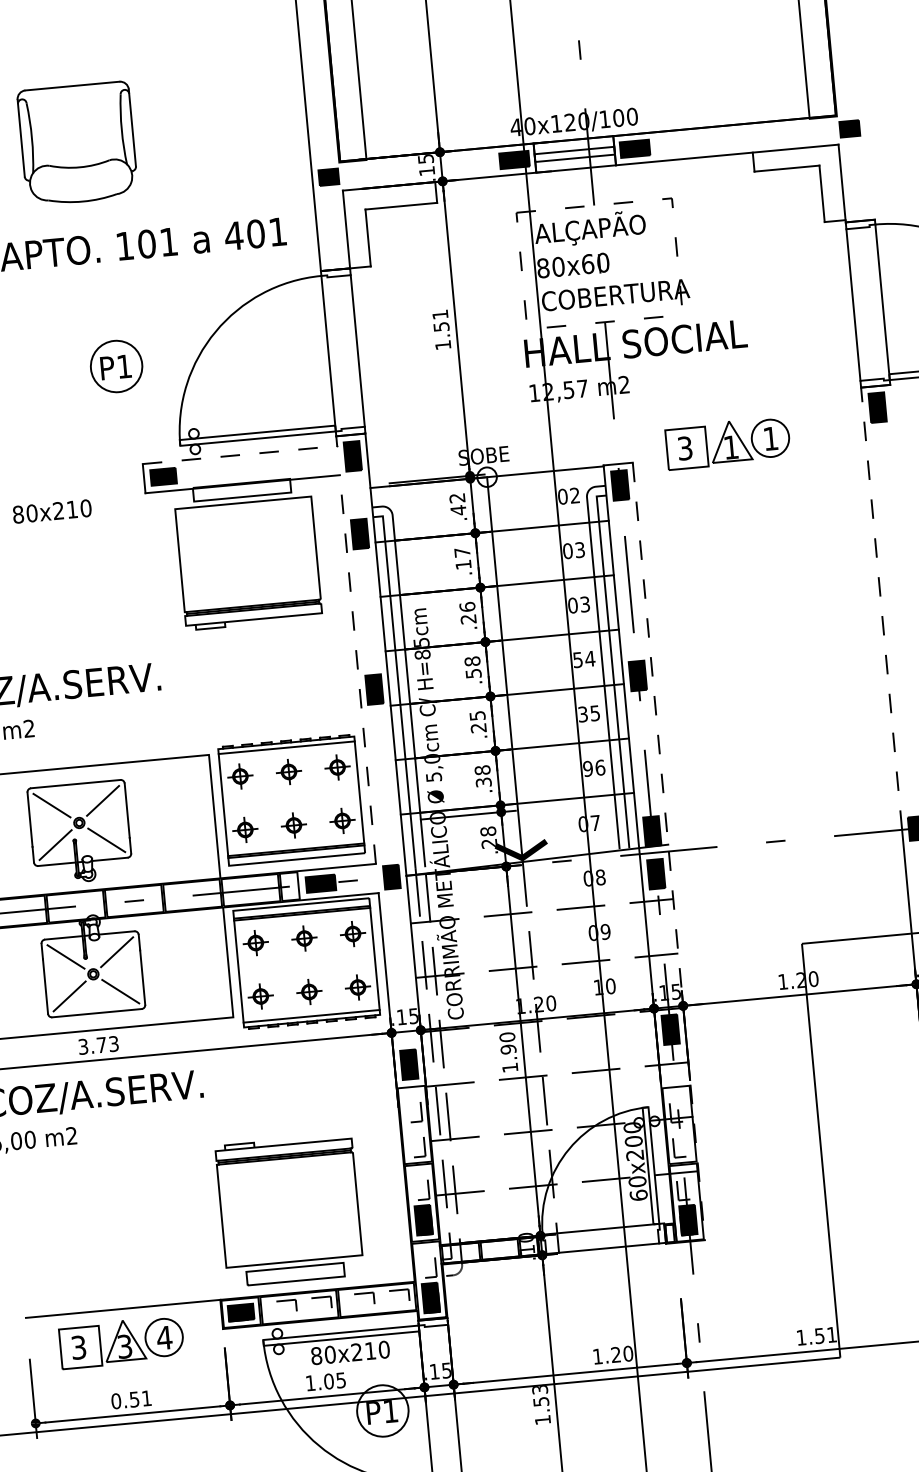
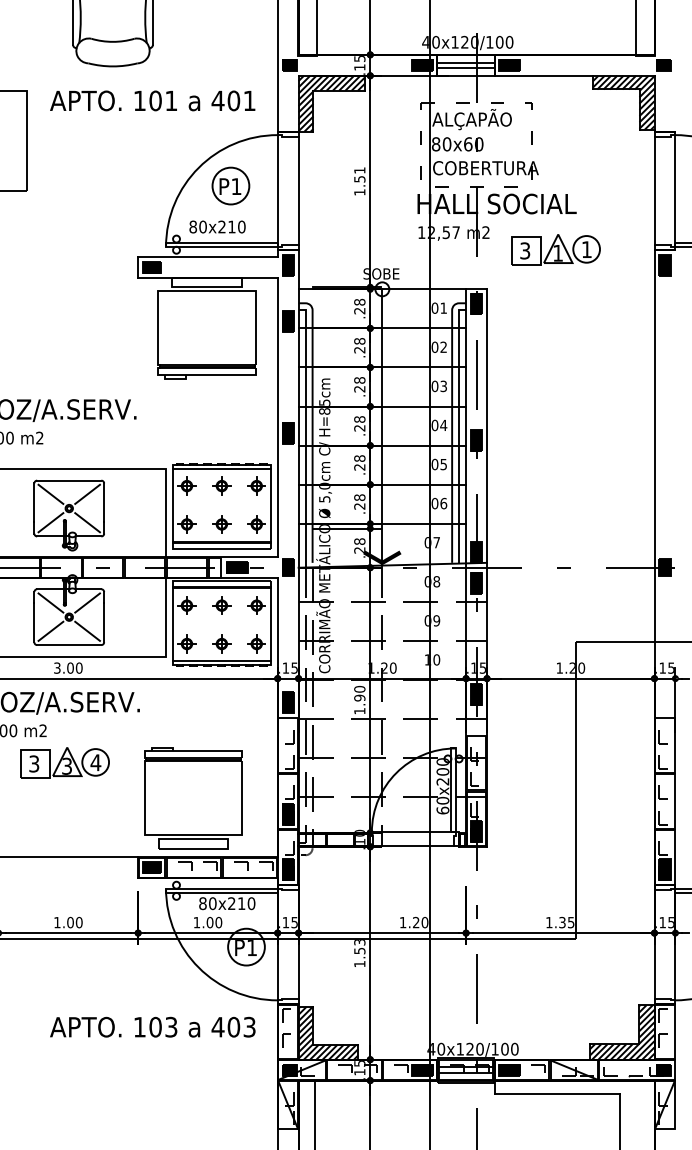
hatch: (798, 185) -> (623, 102), added
hatch: (392, 224) -> (331, 103), added
part: (115, 365) -> (230, 185), moved
part: (727, 442) -> (555, 249), moved
line: (239, 455) -> (207, 257), dashed -> solid
text: (574, 494) -> (443, 307), 02 -> 01
text: (457, 504) -> (359, 306), .42 -> .28
text: (52, 510) -> (217, 226), moved
text: (579, 550) -> (443, 347), 03 -> 02
text: (462, 558) -> (359, 345), .17 -> .28
text: (467, 607) -> (359, 380), .26 -> .28
line: (881, 609) -> (654, 409), dashed -> solid
text: (577, 660) -> (434, 425), 54 -> 04
line: (357, 669) -> (277, 417), dashed -> solid
text: (473, 674) -> (359, 428), .58 -> .28
text: (582, 714) -> (434, 464), 35 -> 05
text: (477, 715) -> (359, 458), .25 -> .28
text: (587, 768) -> (434, 503), 96 -> 06
text: (484, 782) -> (360, 506), .38 -> .28
line: (669, 852) -> (487, 568), dashed -> solid
text: (107, 1043) -> (74, 667), 3.73 -> 3.00
text: (825, 1335) -> (566, 922), 1.51 -> 1.35
part: (120, 1341) -> (64, 762), moved
text: (340, 1380) -> (218, 922), 1.05 -> 1.00
text: (131, 1399) -> (68, 922), 0.51 -> 1.00

